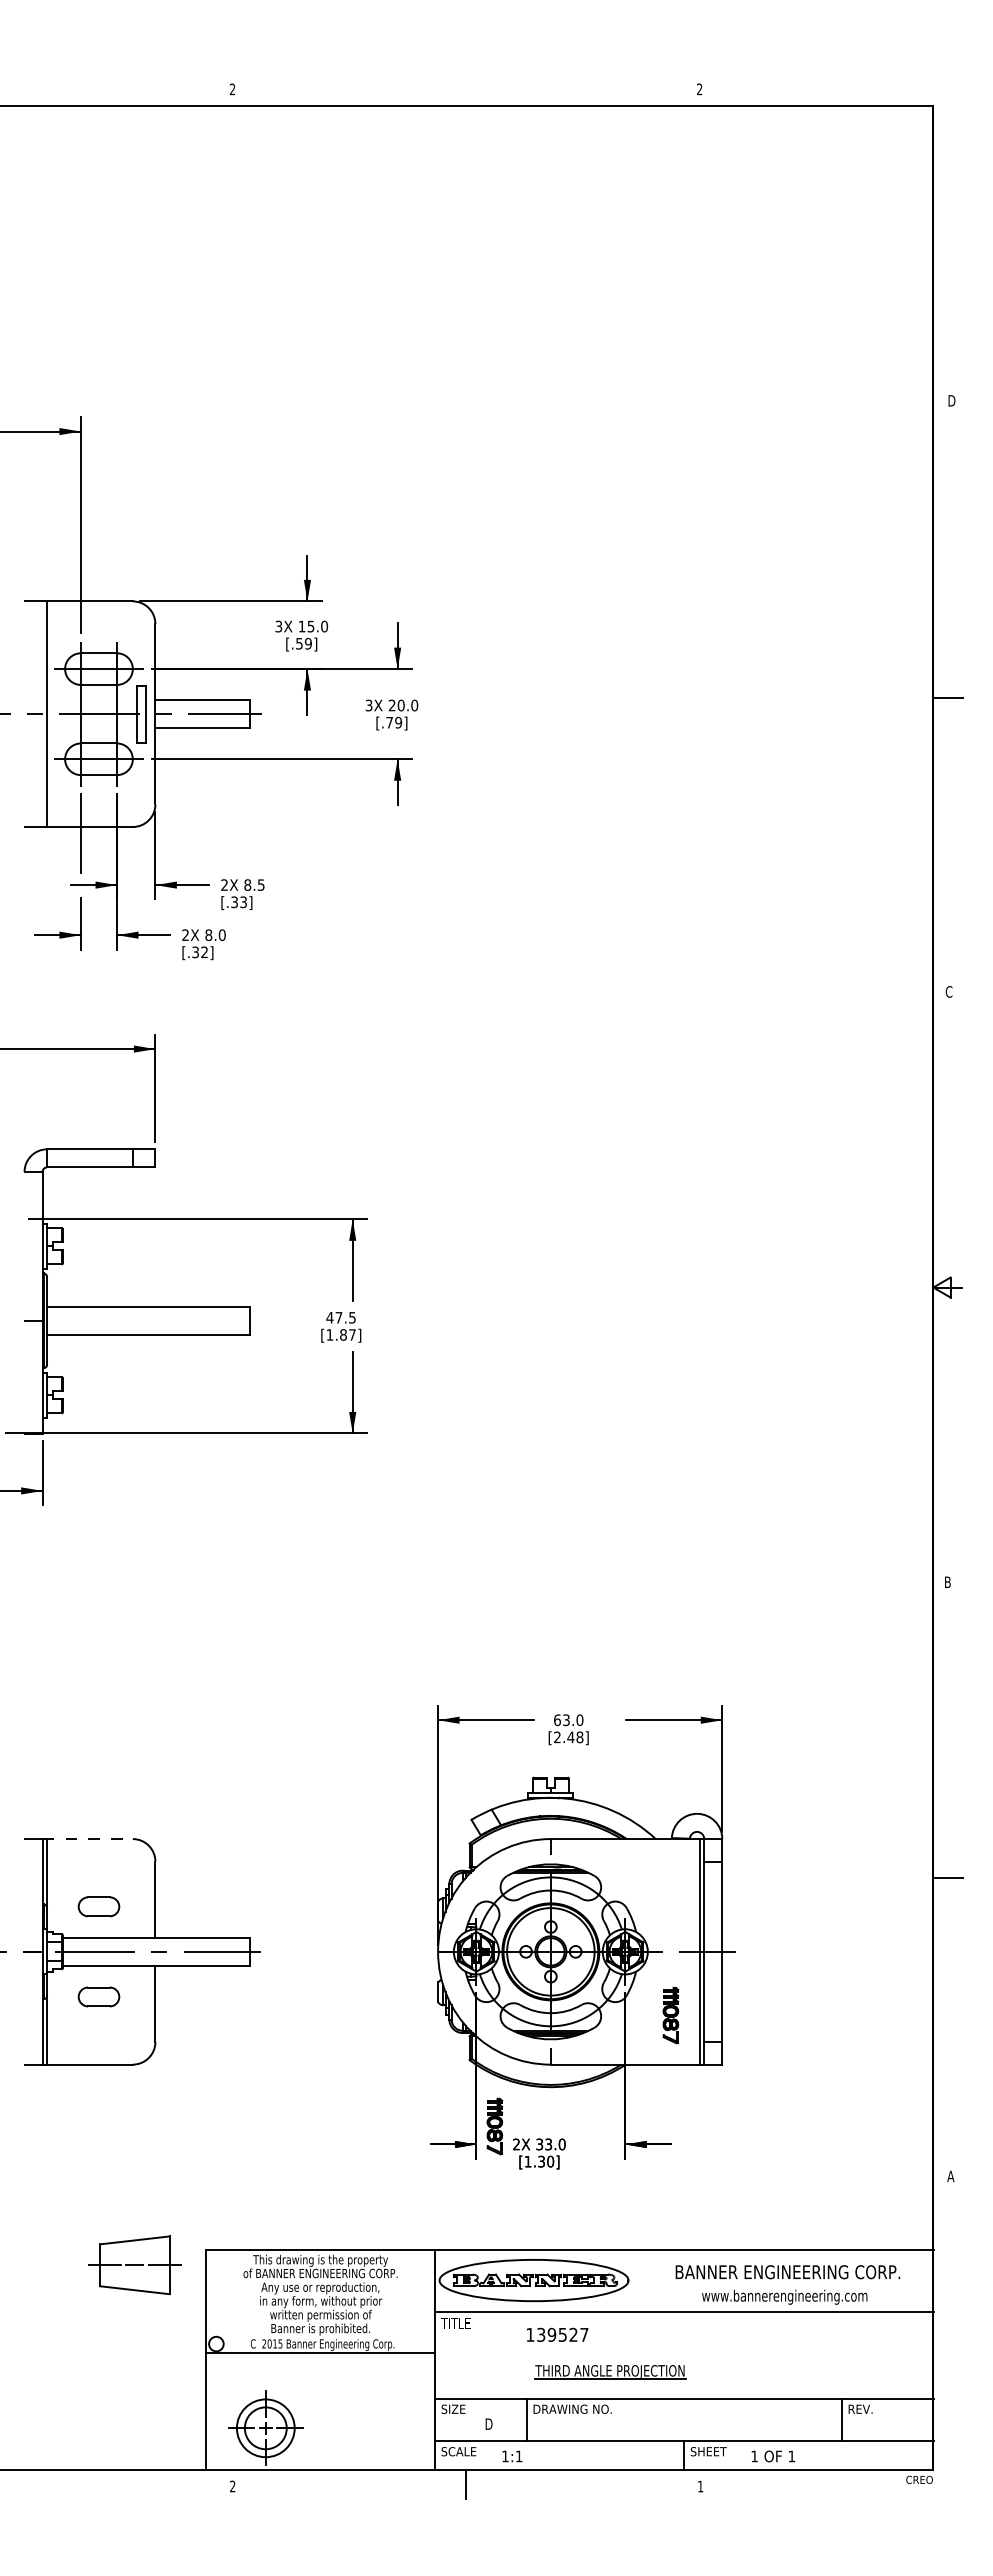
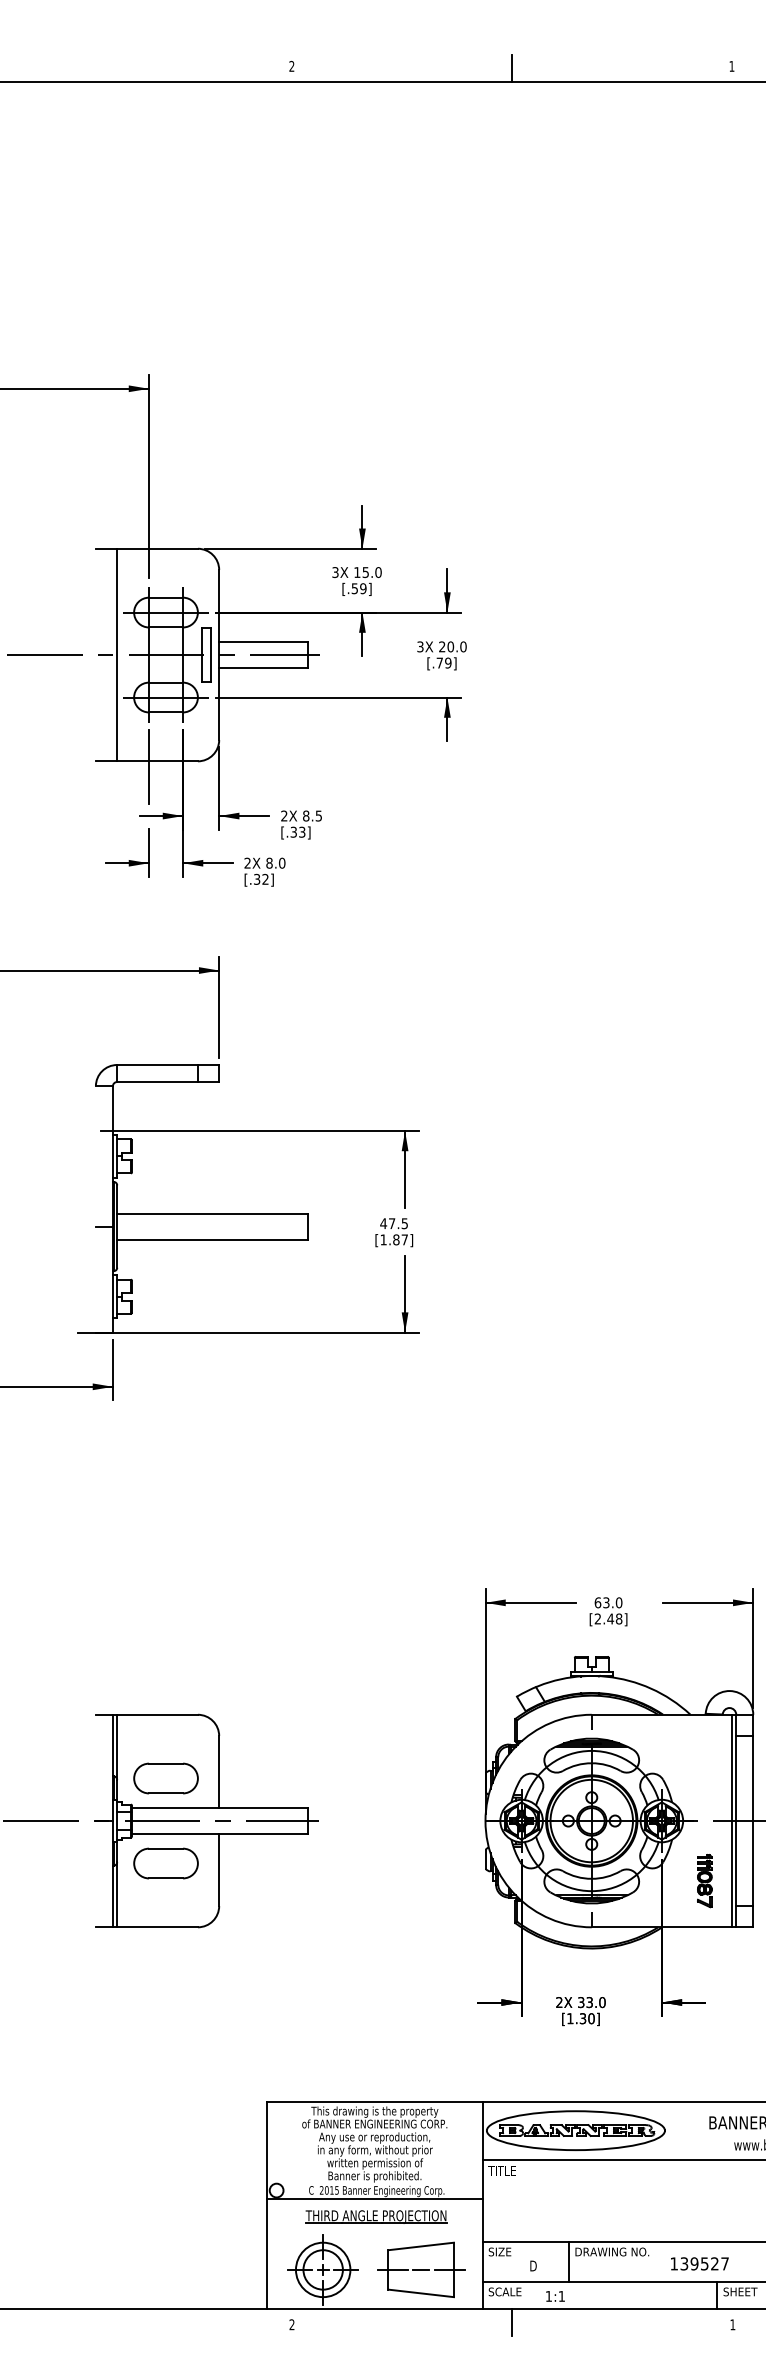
text: (699, 88) -> (731, 65), 2 -> 1
line: (466, 91) -> (512, 68), added
line: (88, 1839) -> (156, 1715), dashed -> solid
part: (98, 1906) -> (165, 1778), size x1.67
part: (98, 1996) -> (165, 1863), size x1.67
part: (494, 2126) -> (538, 1985), removed
part: (134, 2265) -> (420, 2270), moved
text: (557, 2334) -> (699, 2263), moved
part: (610, 2372) -> (376, 2217), moved

